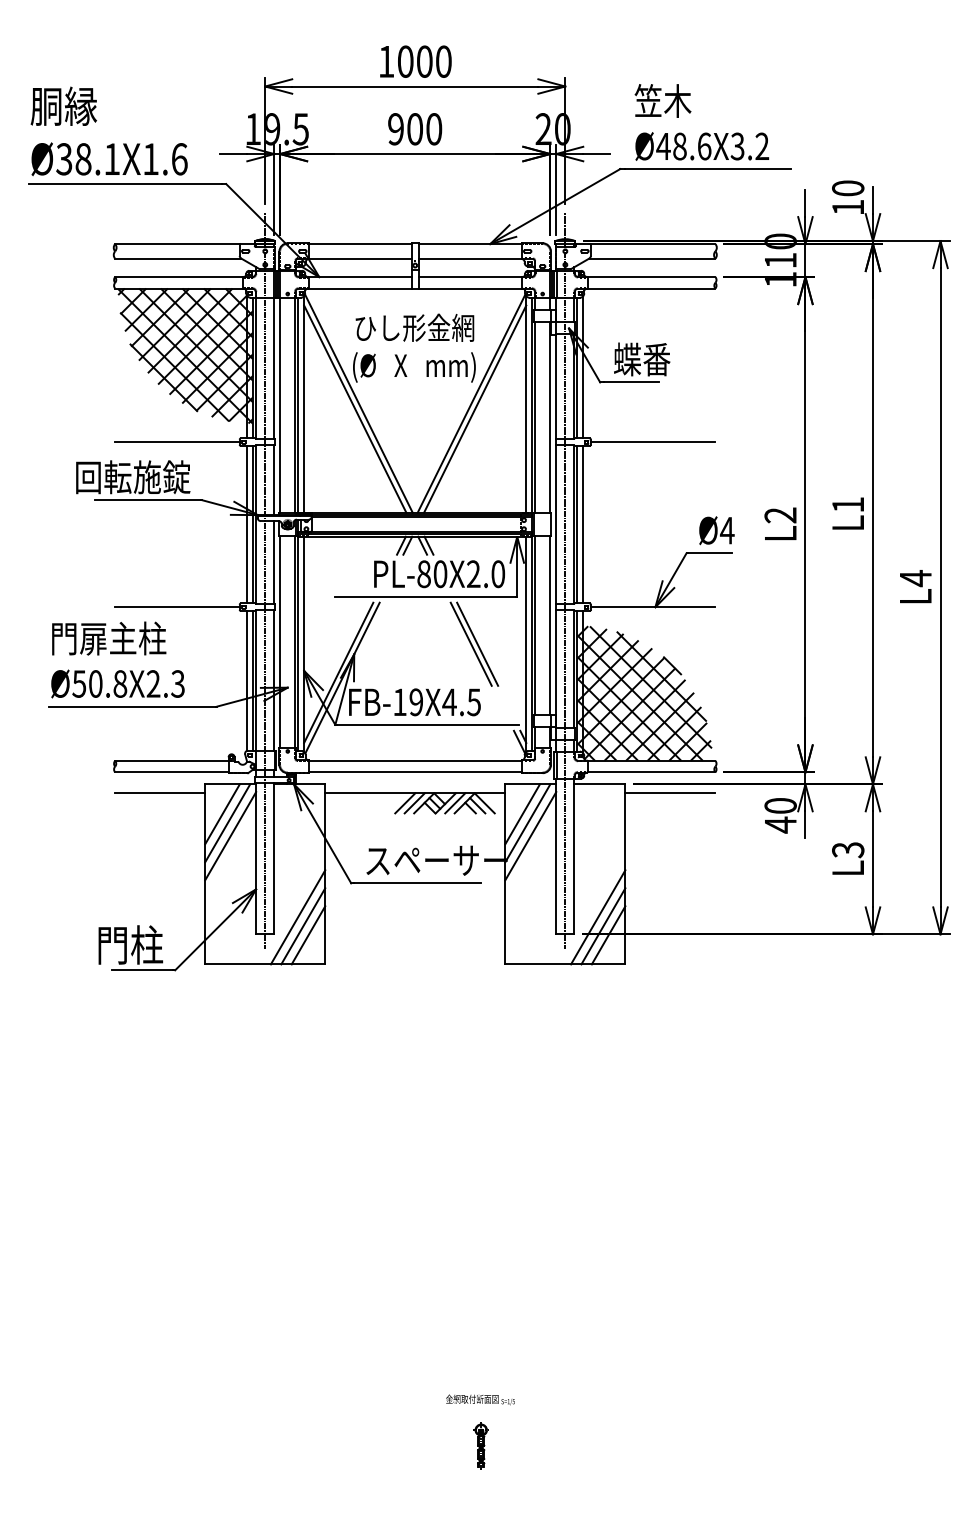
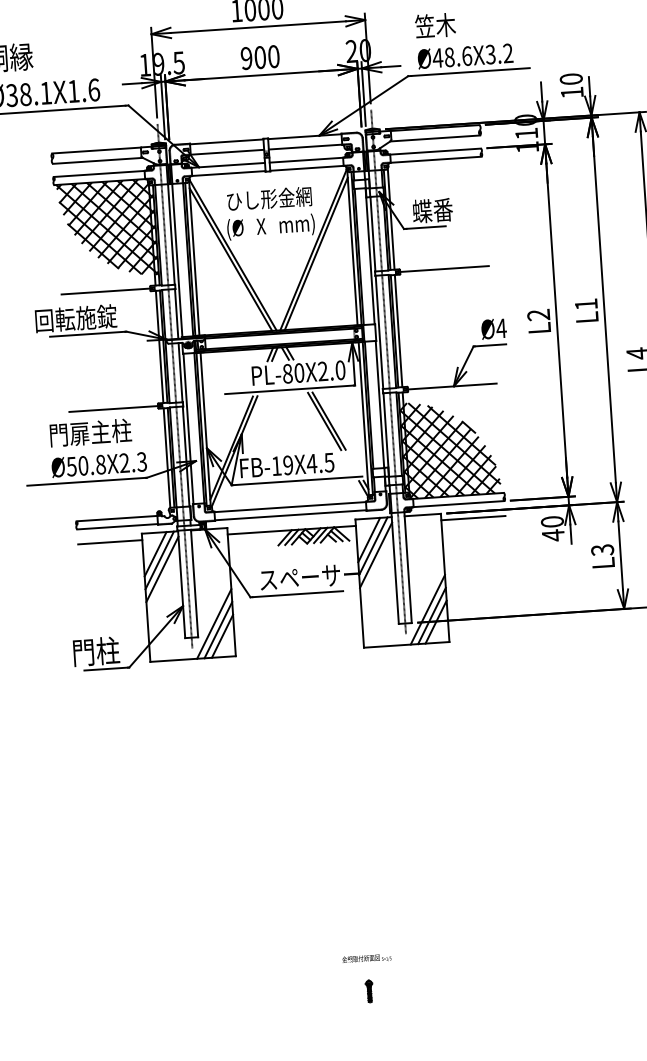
text: (117, 659) -> (97, 447), moved
part: (480, 1445) -> (369, 991), size x0.7

